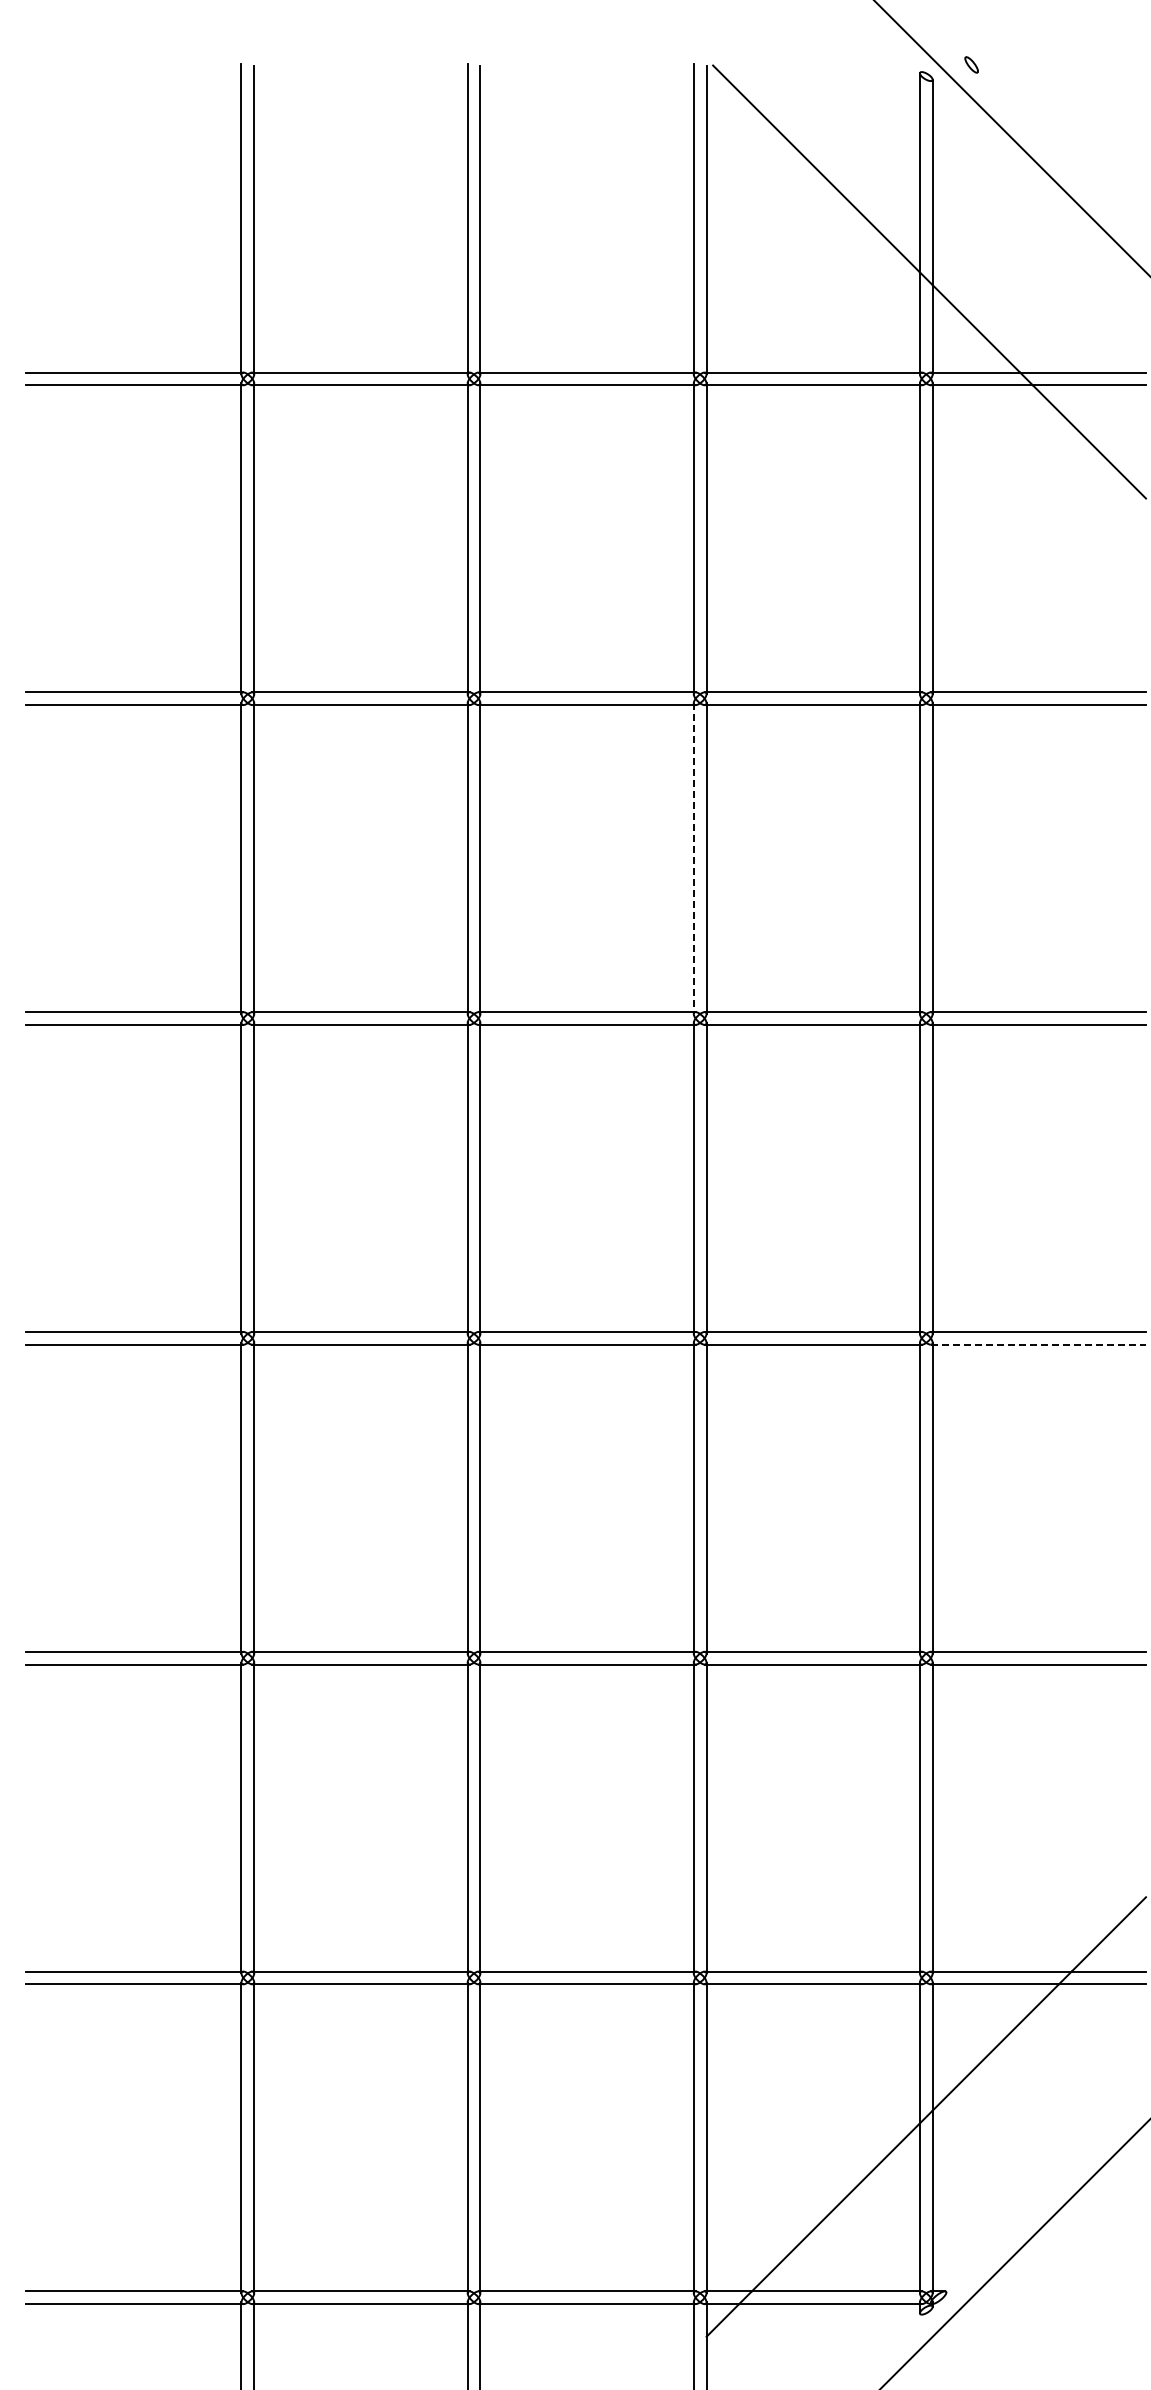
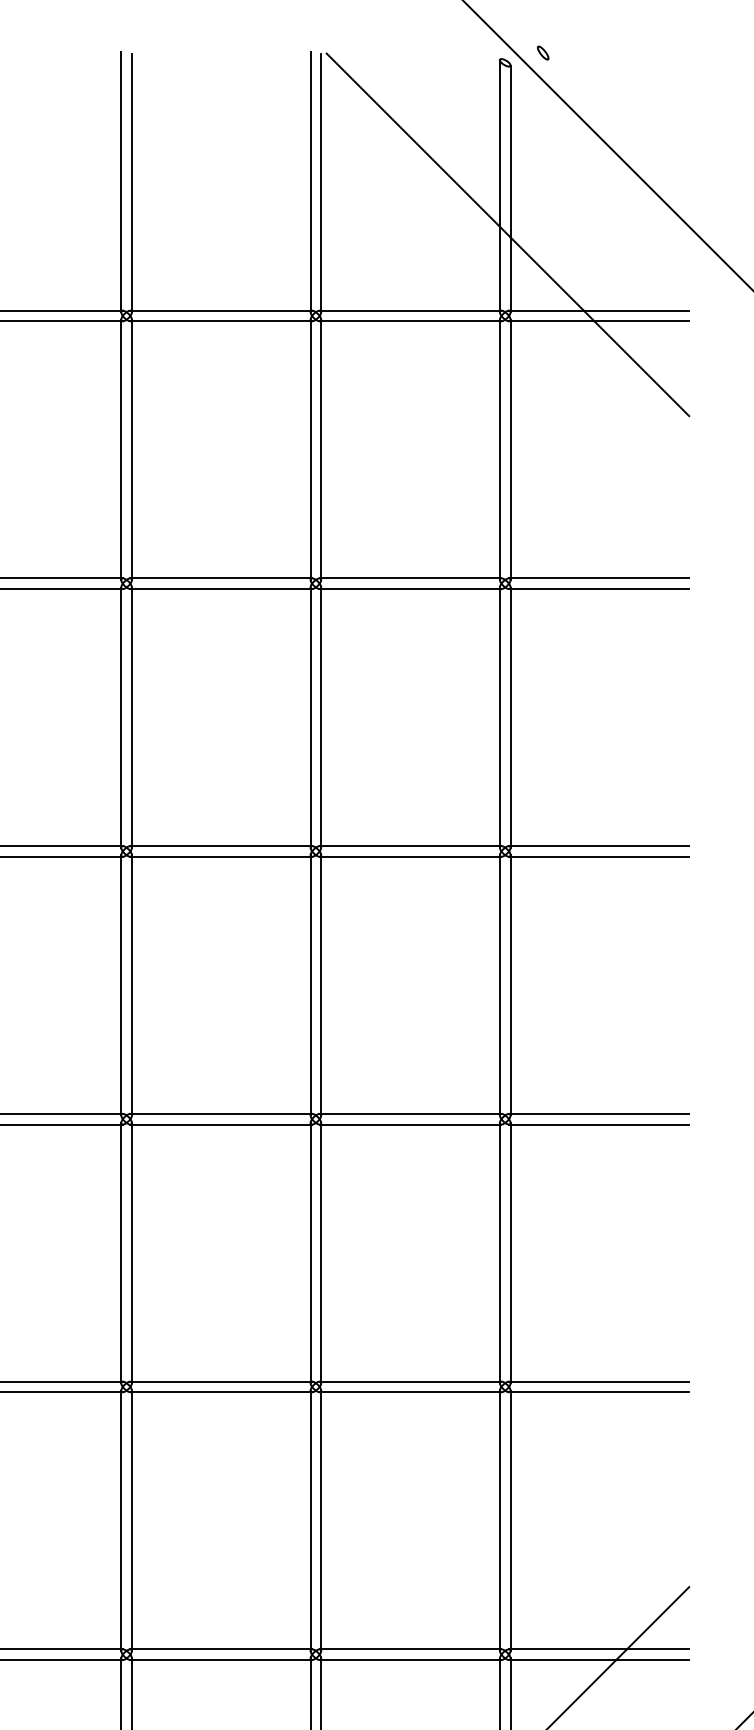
line: (693, 859) -> (310, 718), dashed -> solid
line: (1038, 1344) -> (599, 1124), dashed -> solid

